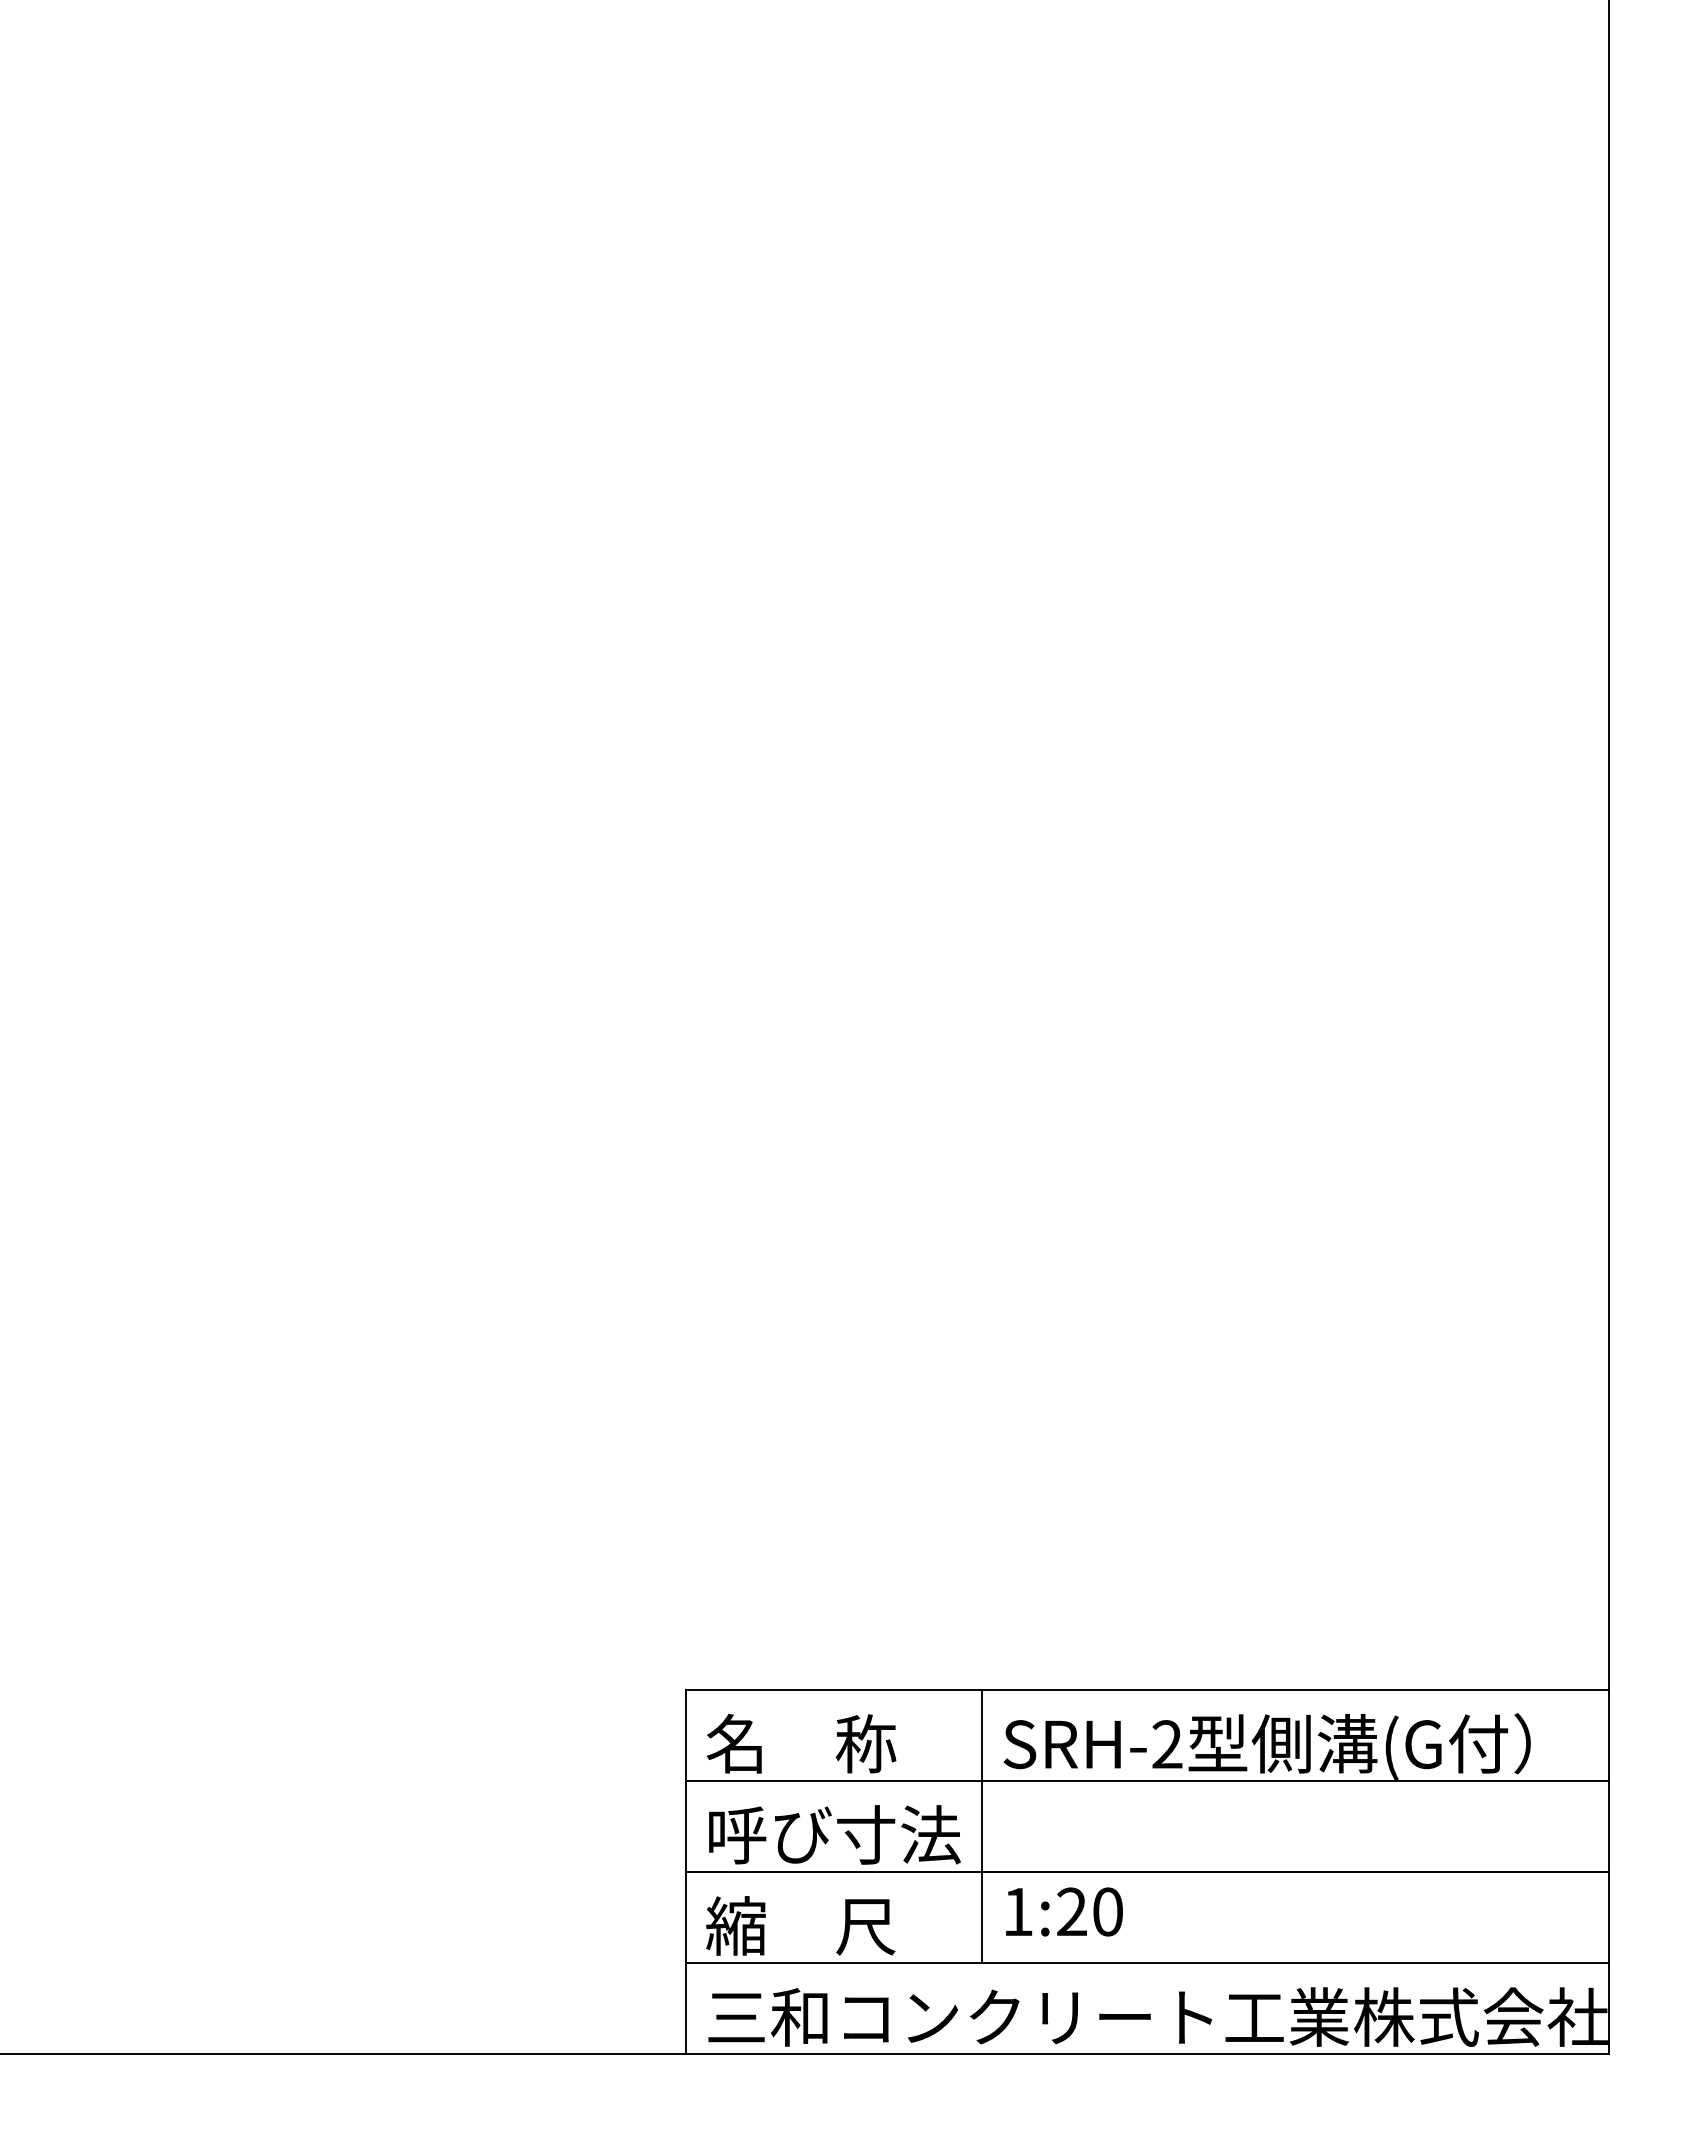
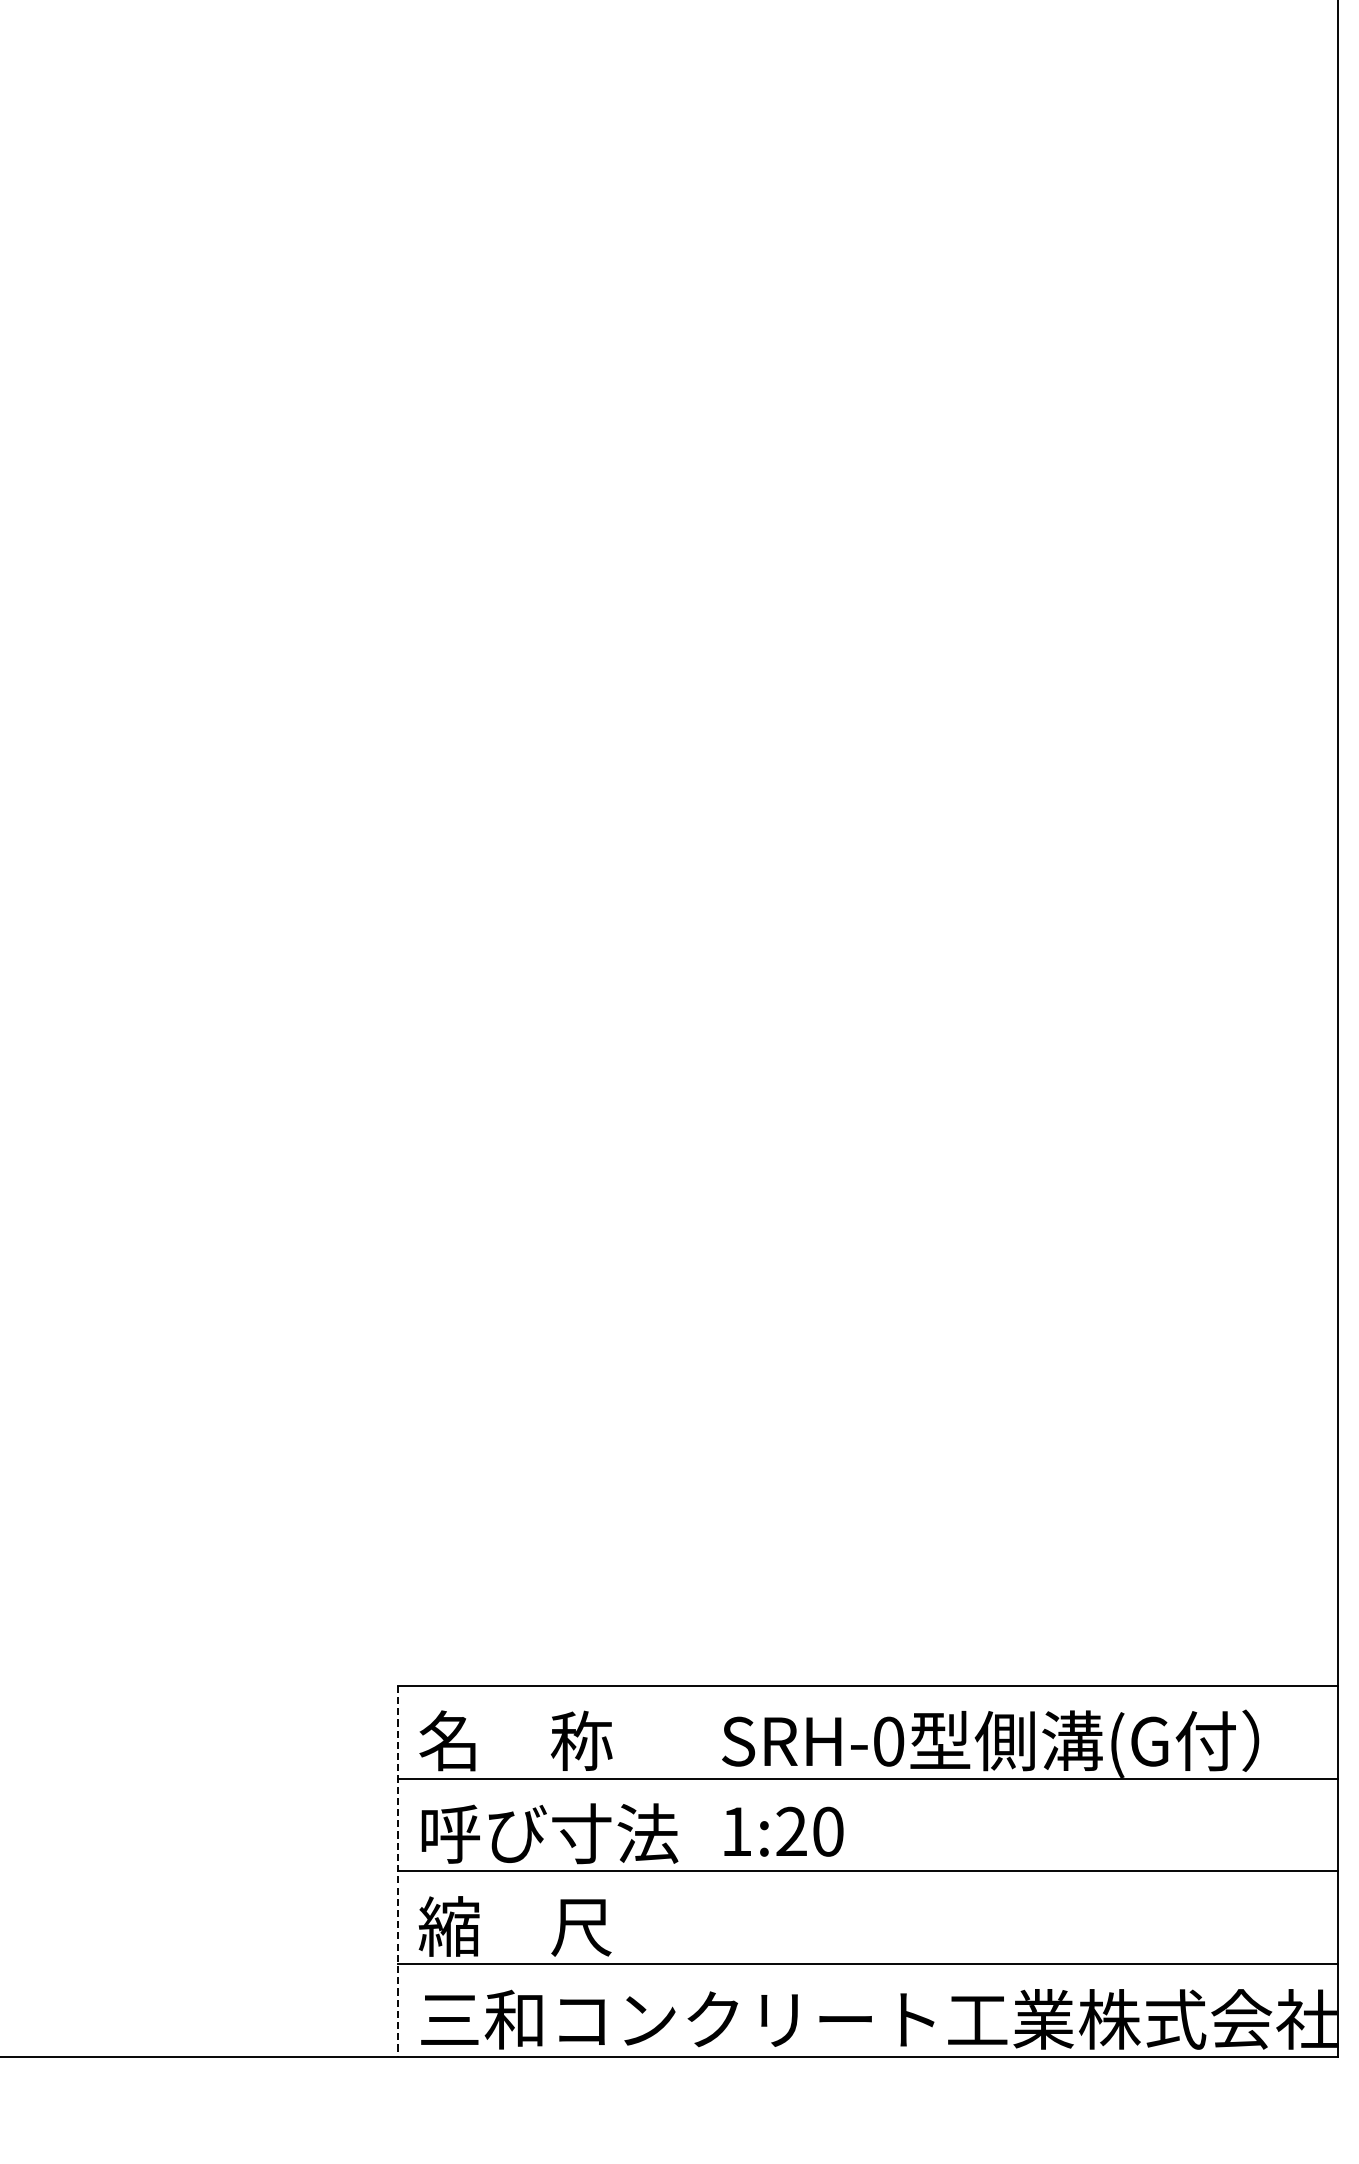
text: (1167, 1744) -> (888, 1741), SRH-2 -> SRH-0
line: (982, 1826) -> (700, 1825), removed
line: (685, 1872) -> (397, 1872), solid -> dashed
text: (1064, 1911) -> (783, 1831), moved

